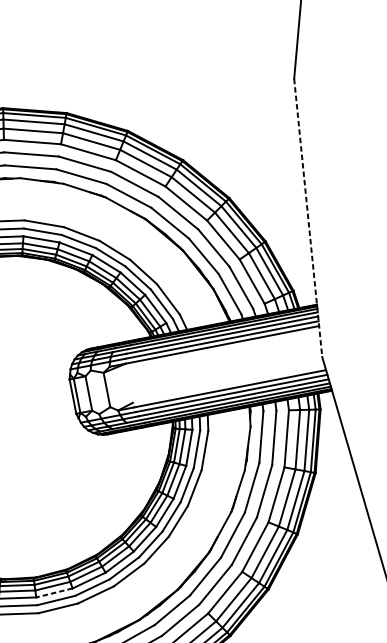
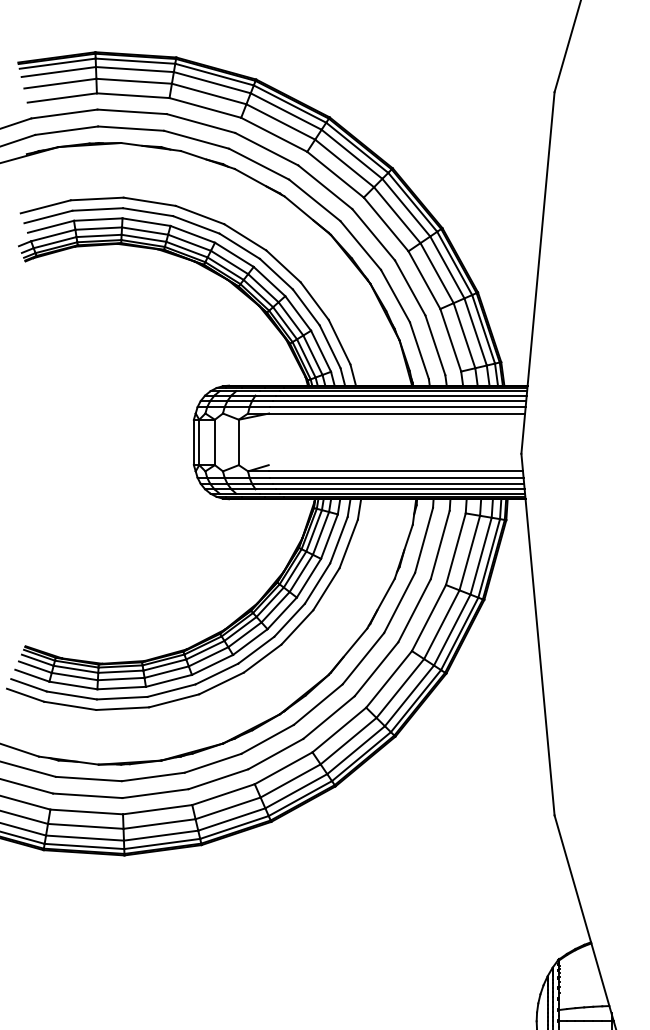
line: (307, 218) -> (537, 273), dashed -> solid
line: (54, 593) -> (121, 688), dashed -> solid

